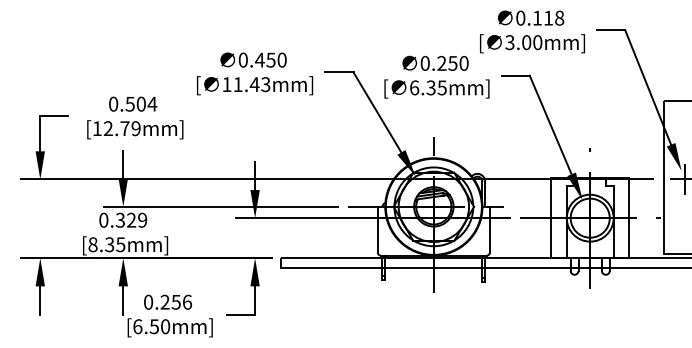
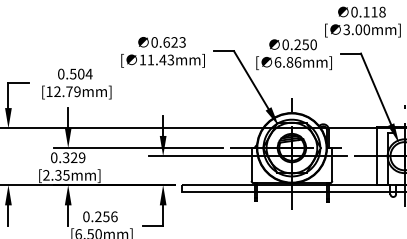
text: (270, 59) -> (174, 41), 0.450 -> 0.623
text: (436, 87) -> (293, 62), 6.35mm] -> 6.86mm]
text: (92, 244) -> (46, 175), [8.35mm] -> [2.35mm]

